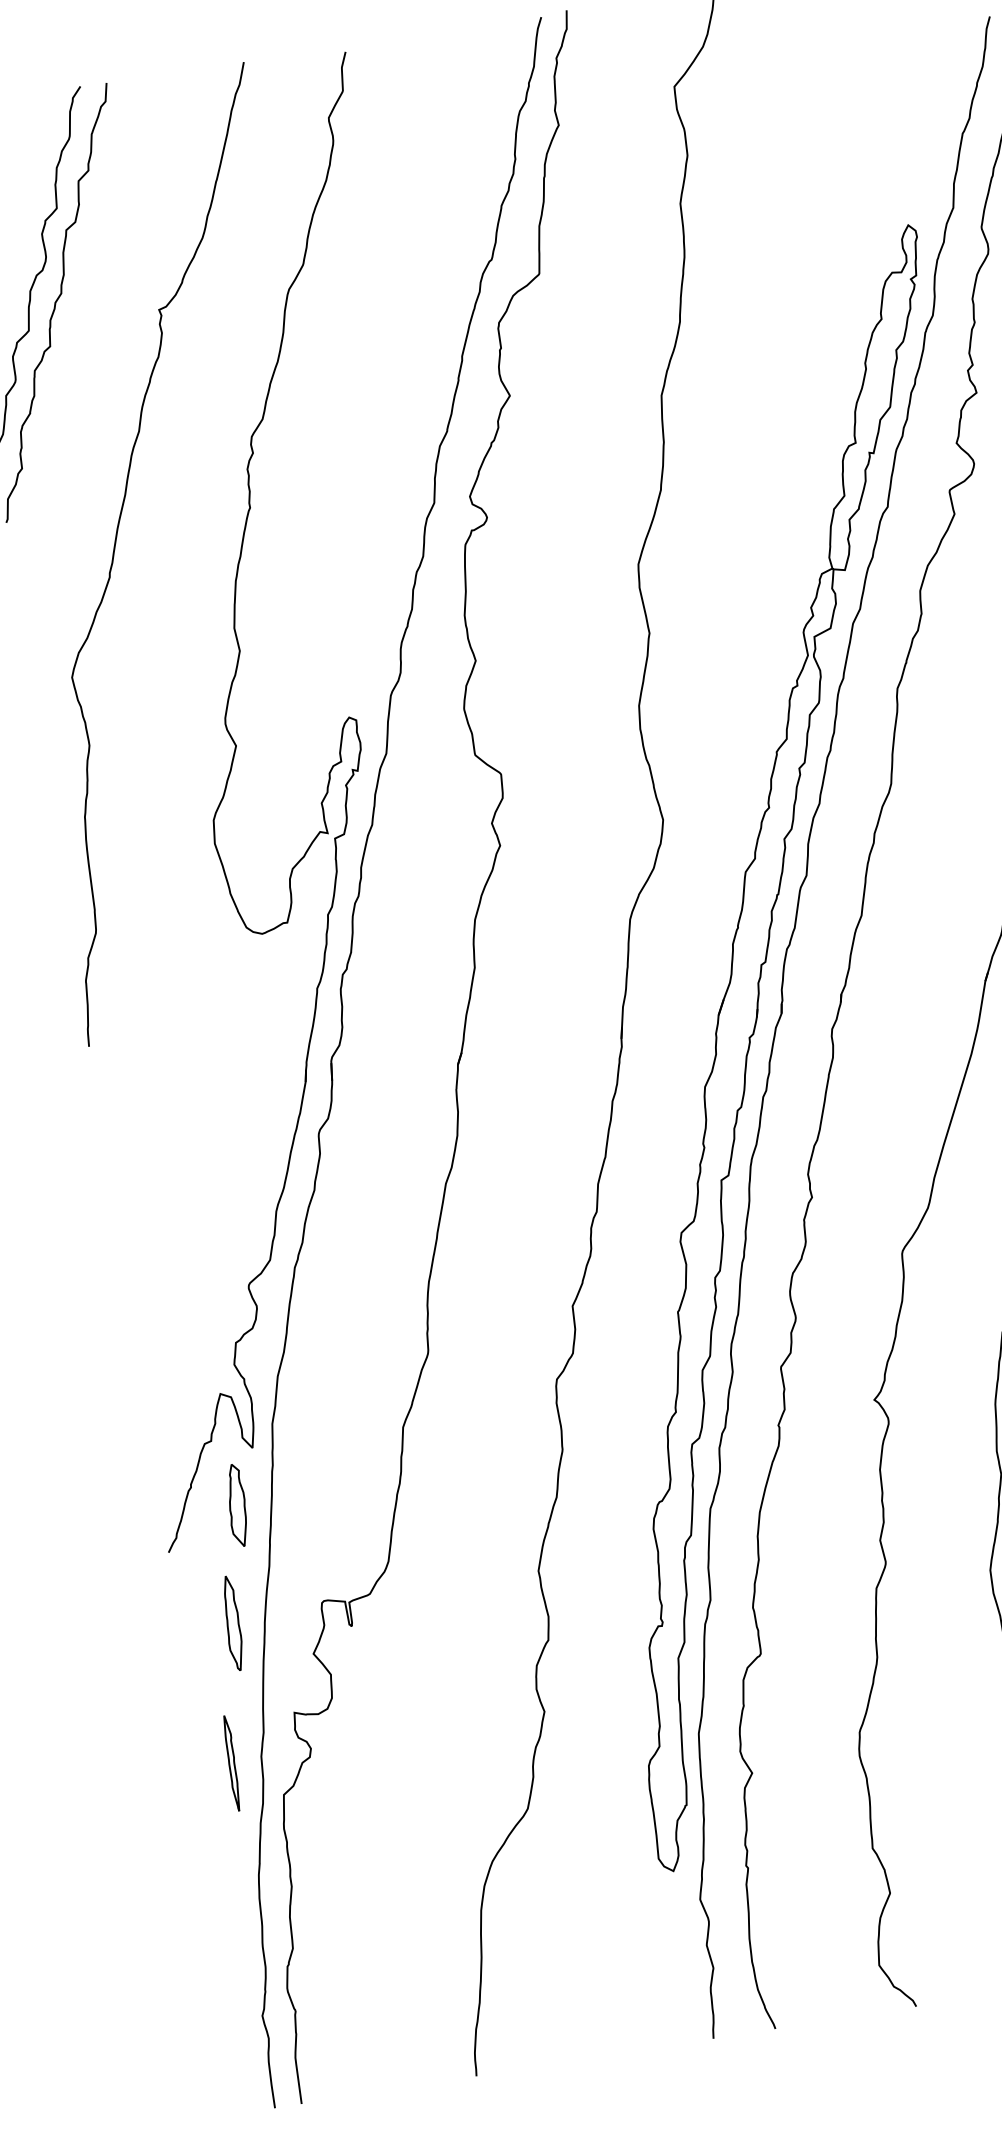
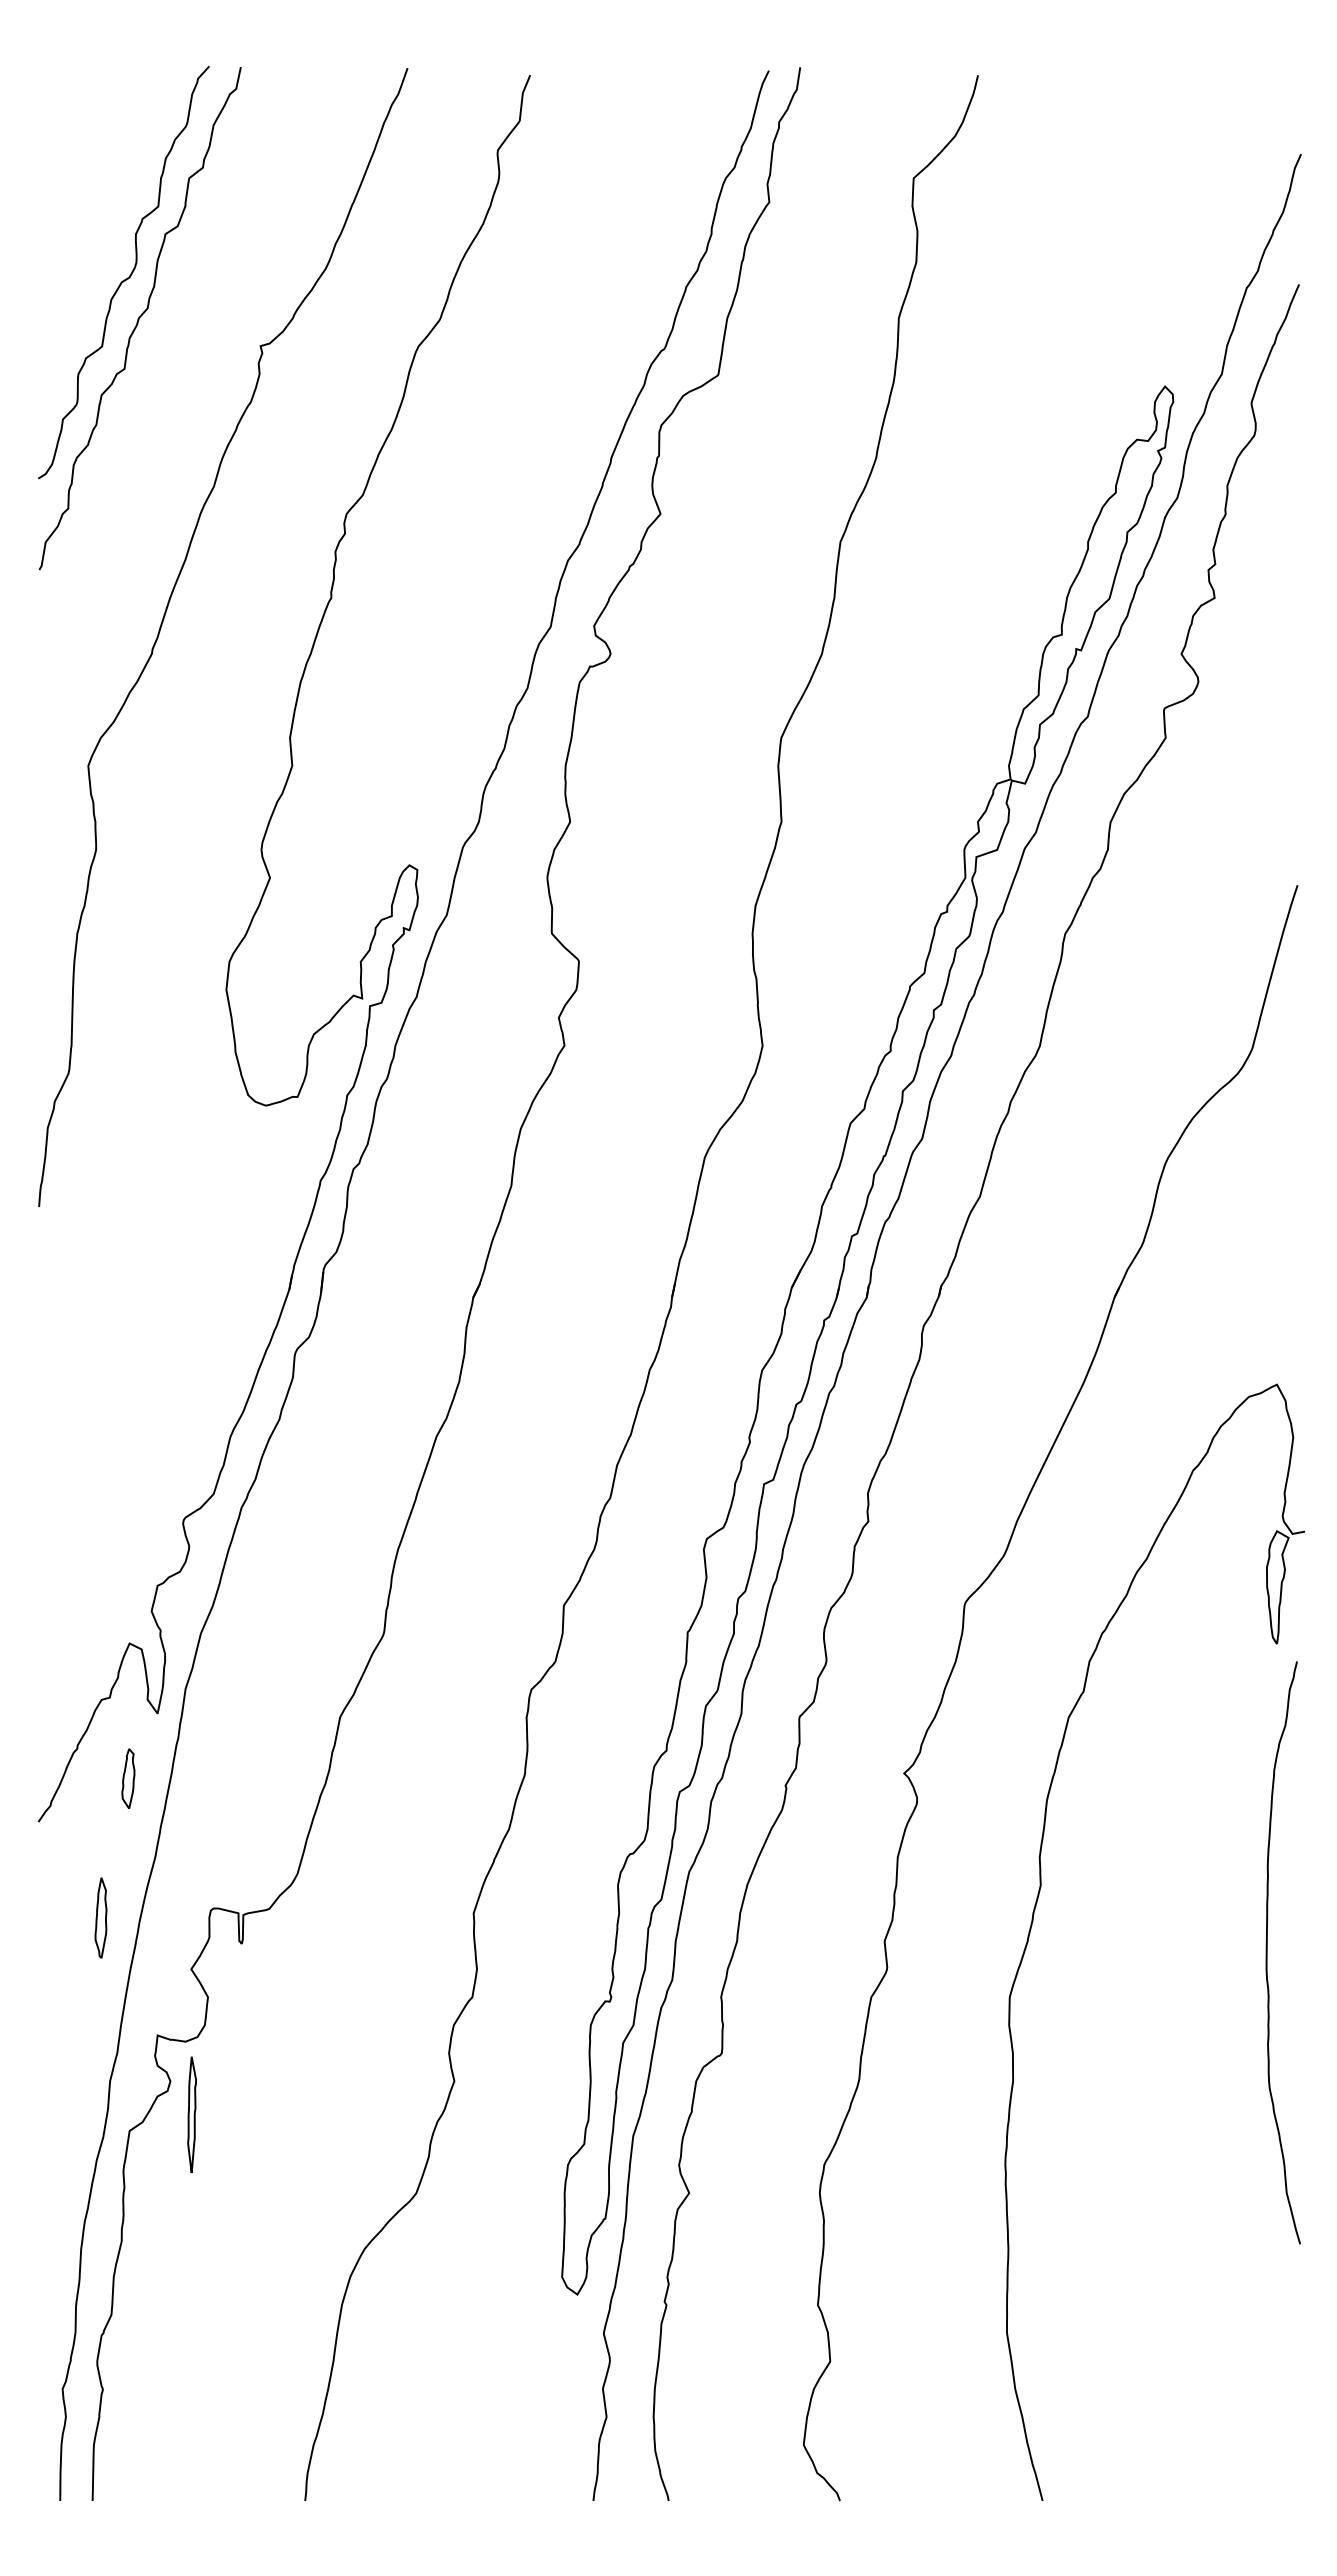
part: (237, 1505) -> (128, 1778), size x0.6
part: (232, 1623) -> (100, 1917), size x0.7
part: (231, 1763) -> (191, 2114), moved

